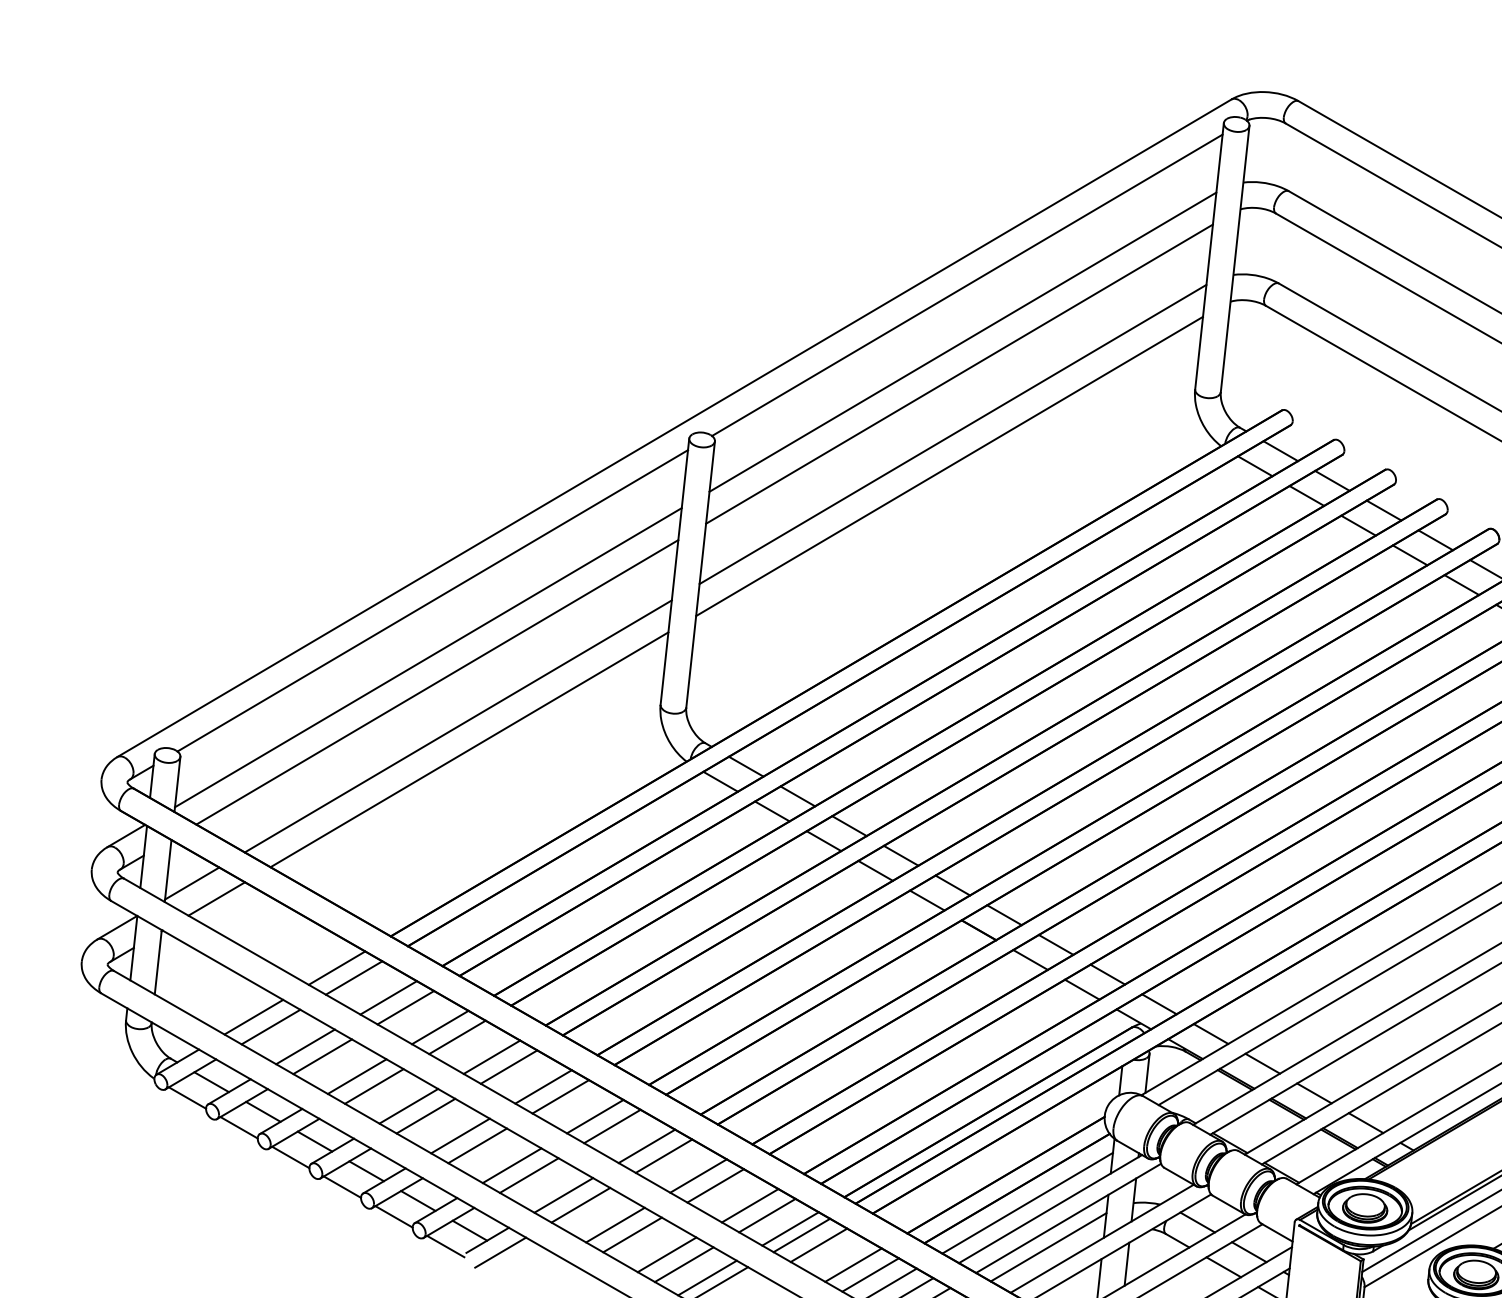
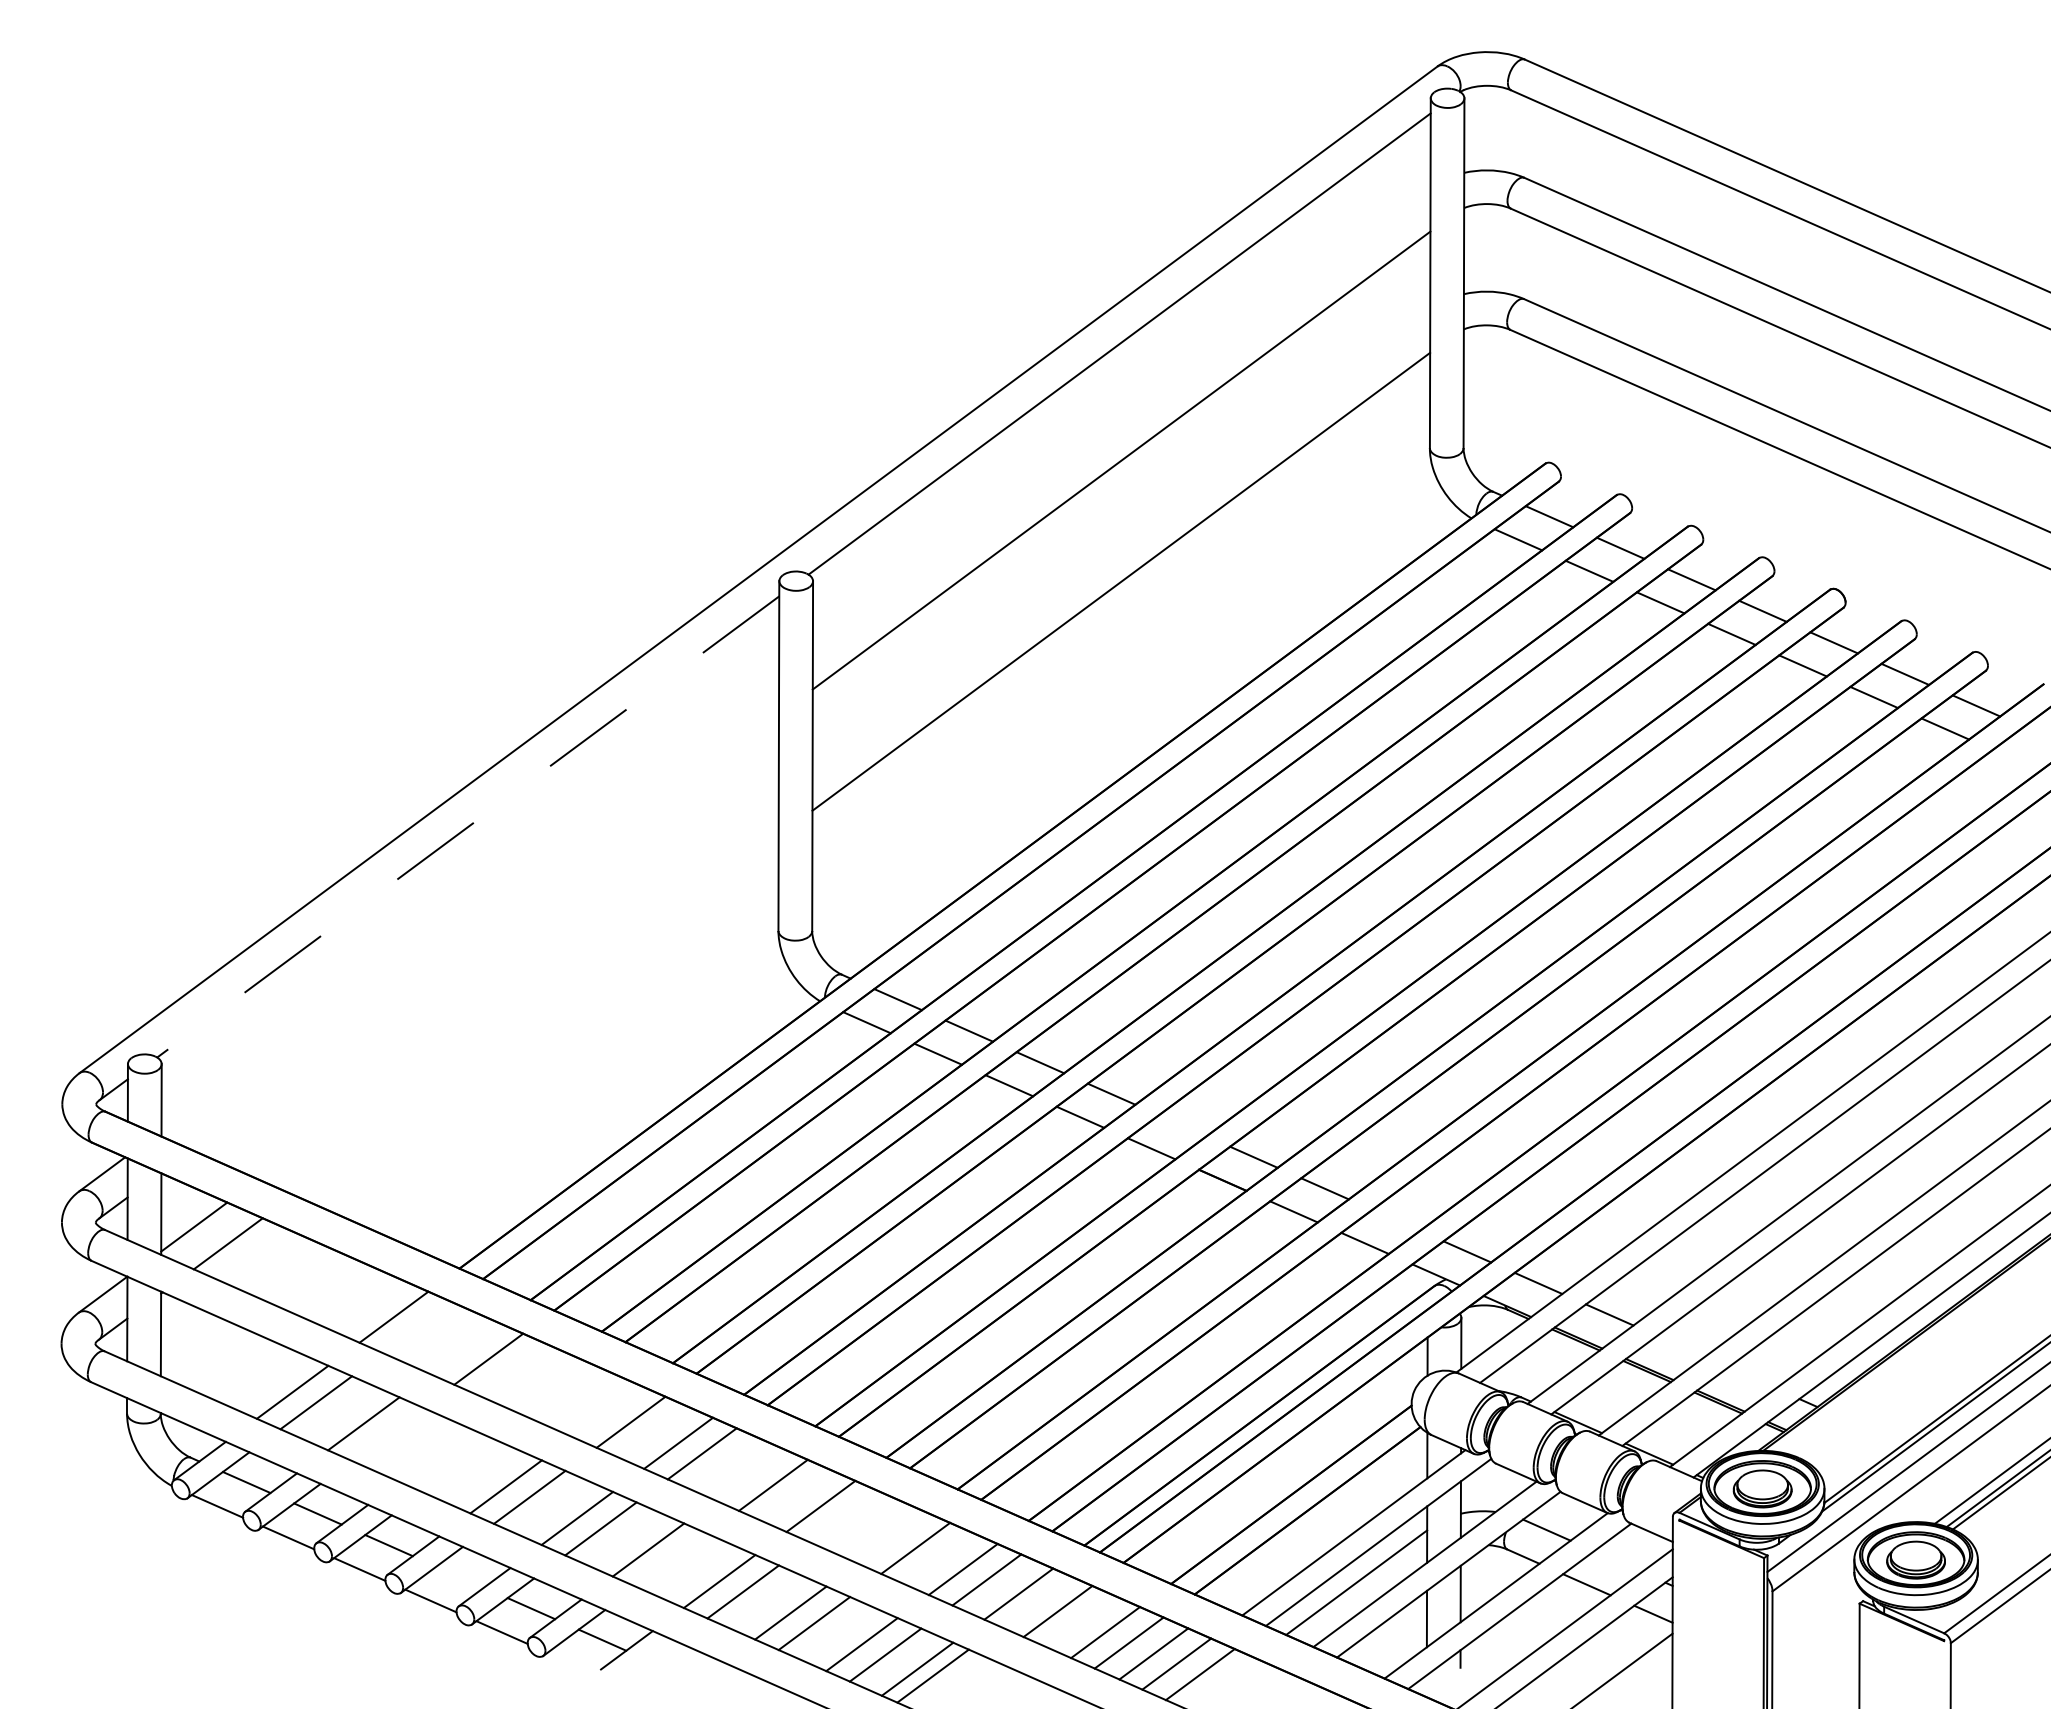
line: (962, 342) -> (1121, 418), removed
line: (953, 434) -> (1121, 539), removed
line: (432, 601) -> (467, 827), solid -> dashed
line: (428, 657) -> (470, 901), removed
line: (437, 681) -> (485, 931), removed
line: (458, 726) -> (518, 986), removed
line: (468, 749) -> (535, 1015), removed
line: (952, 885) -> (1182, 1125), removed
line: (1108, 973) -> (1396, 1219), removed
line: (354, 977) -> (417, 1327), removed
line: (388, 997) -> (464, 1348), removed
line: (439, 1026) -> (535, 1379), removed
line: (457, 1037) -> (559, 1390), removed
line: (322, 1056) -> (387, 1433), removed
line: (492, 1057) -> (607, 1411), removed
line: (356, 1075) -> (434, 1454), removed
line: (374, 1086) -> (458, 1465), removed
line: (1314, 1093) -> (1680, 1346), removed
line: (595, 1116) -> (749, 1474), removed
line: (1365, 1122) -> (1751, 1377), removed
line: (664, 1155) -> (844, 1516), removed
line: (366, 1170) -> (459, 1576), removed
line: (528, 1174) -> (671, 1559), removed
line: (698, 1175) -> (891, 1537), removed
line: (1027, 1203) -> (1323, 1528), removed
line: (801, 1235) -> (1034, 1600), removed
line: (445, 1246) -> (572, 1663), removed
line: (500, 1252) -> (645, 1664), removed
line: (1248, 1252) -> (1617, 1561), removed

